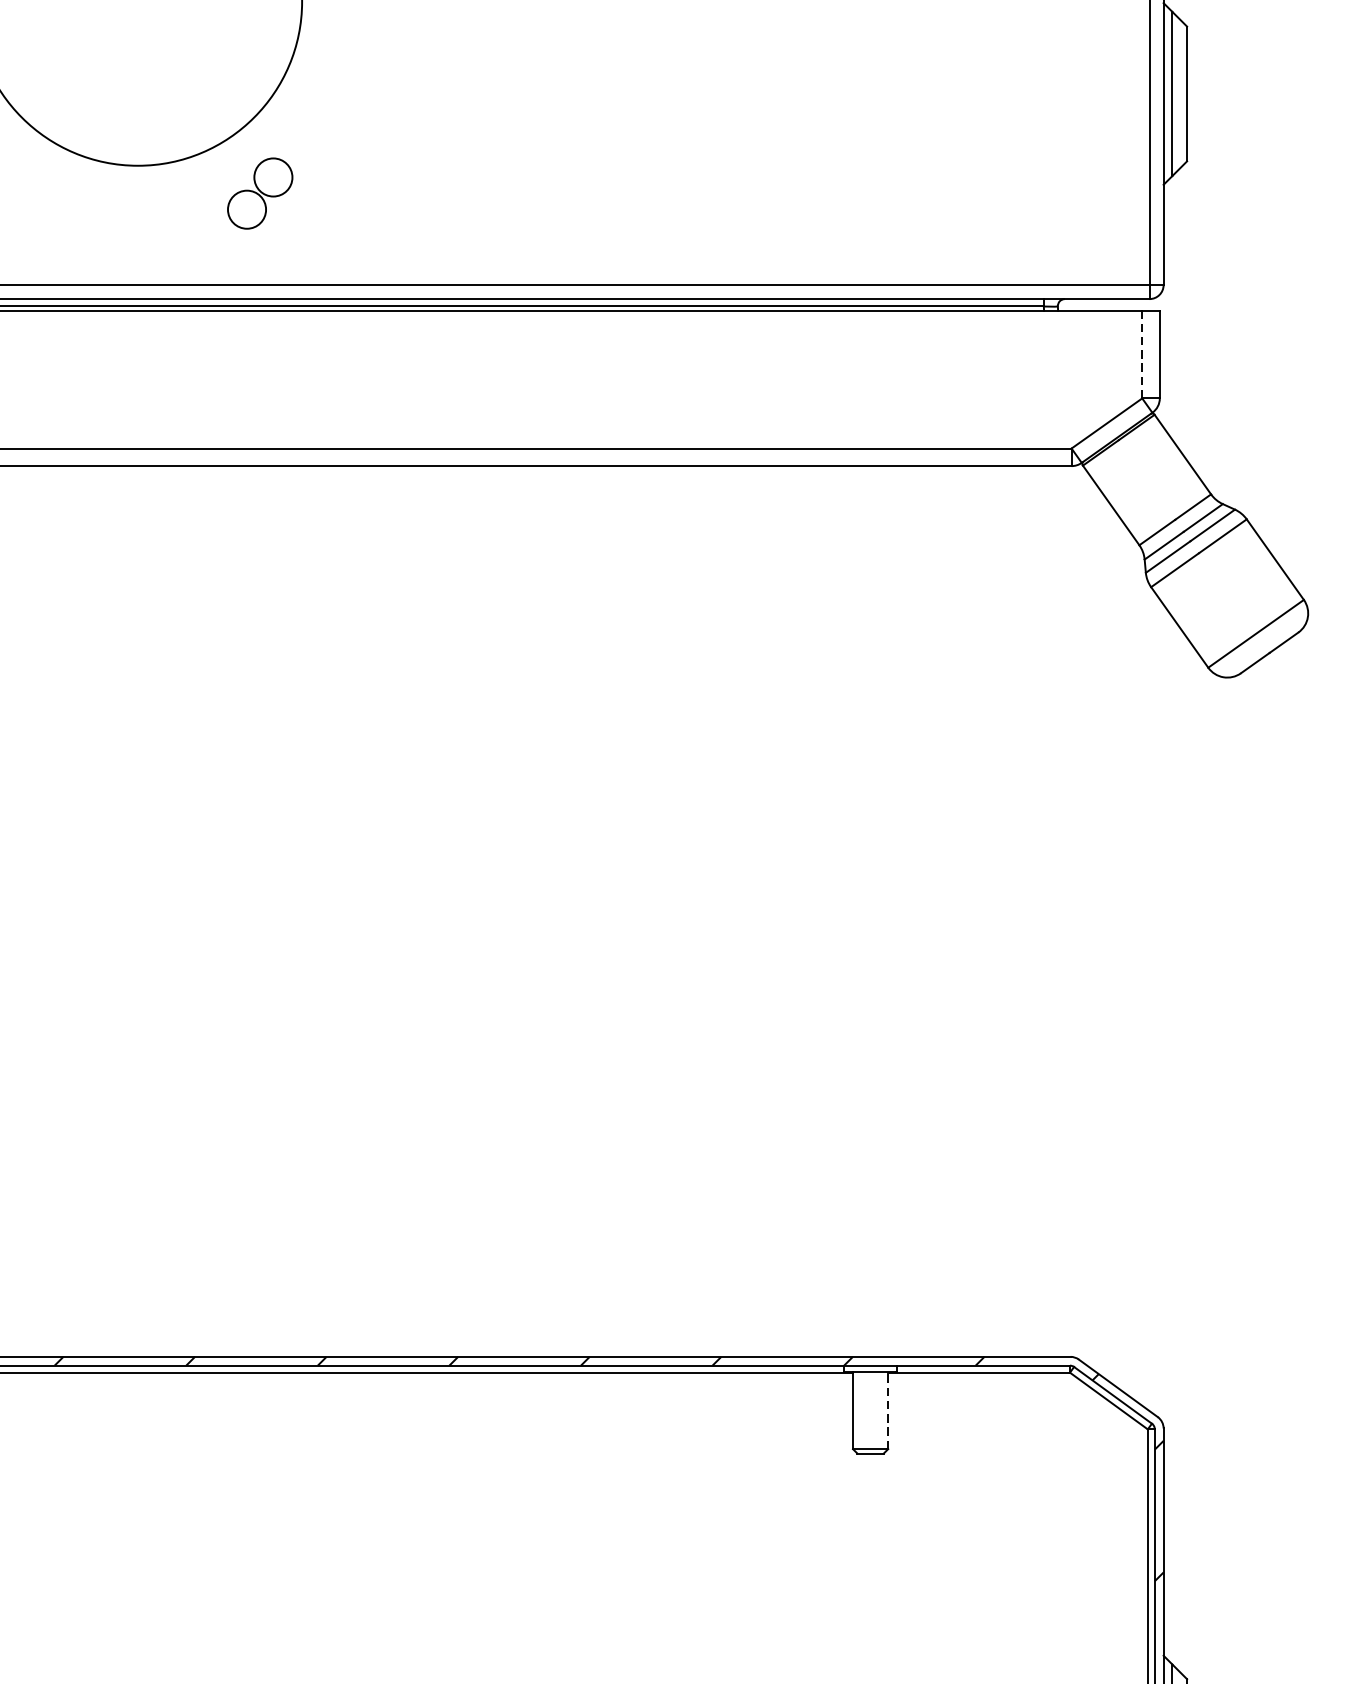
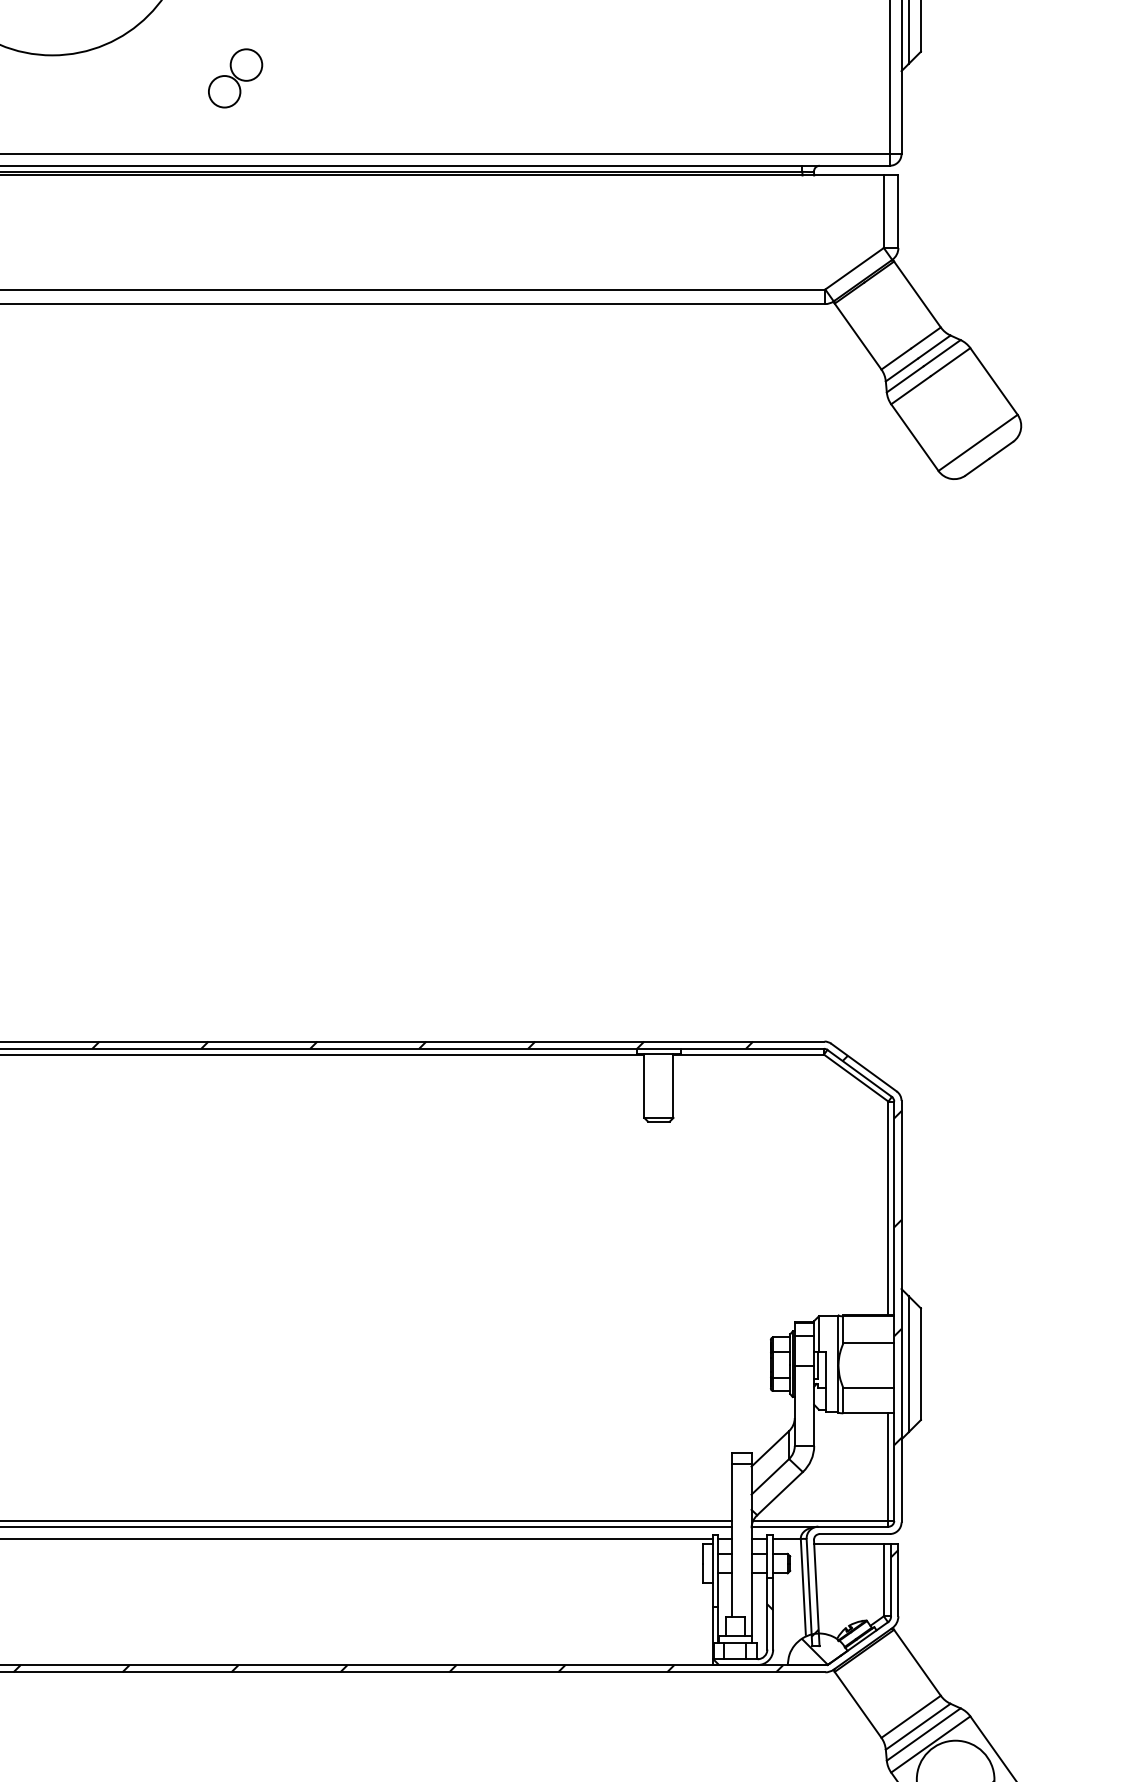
part: (260, 193) -> (235, 78), moved
line: (1141, 354) -> (883, 211), dashed -> solid
line: (888, 1409) -> (673, 1085), dashed -> solid

